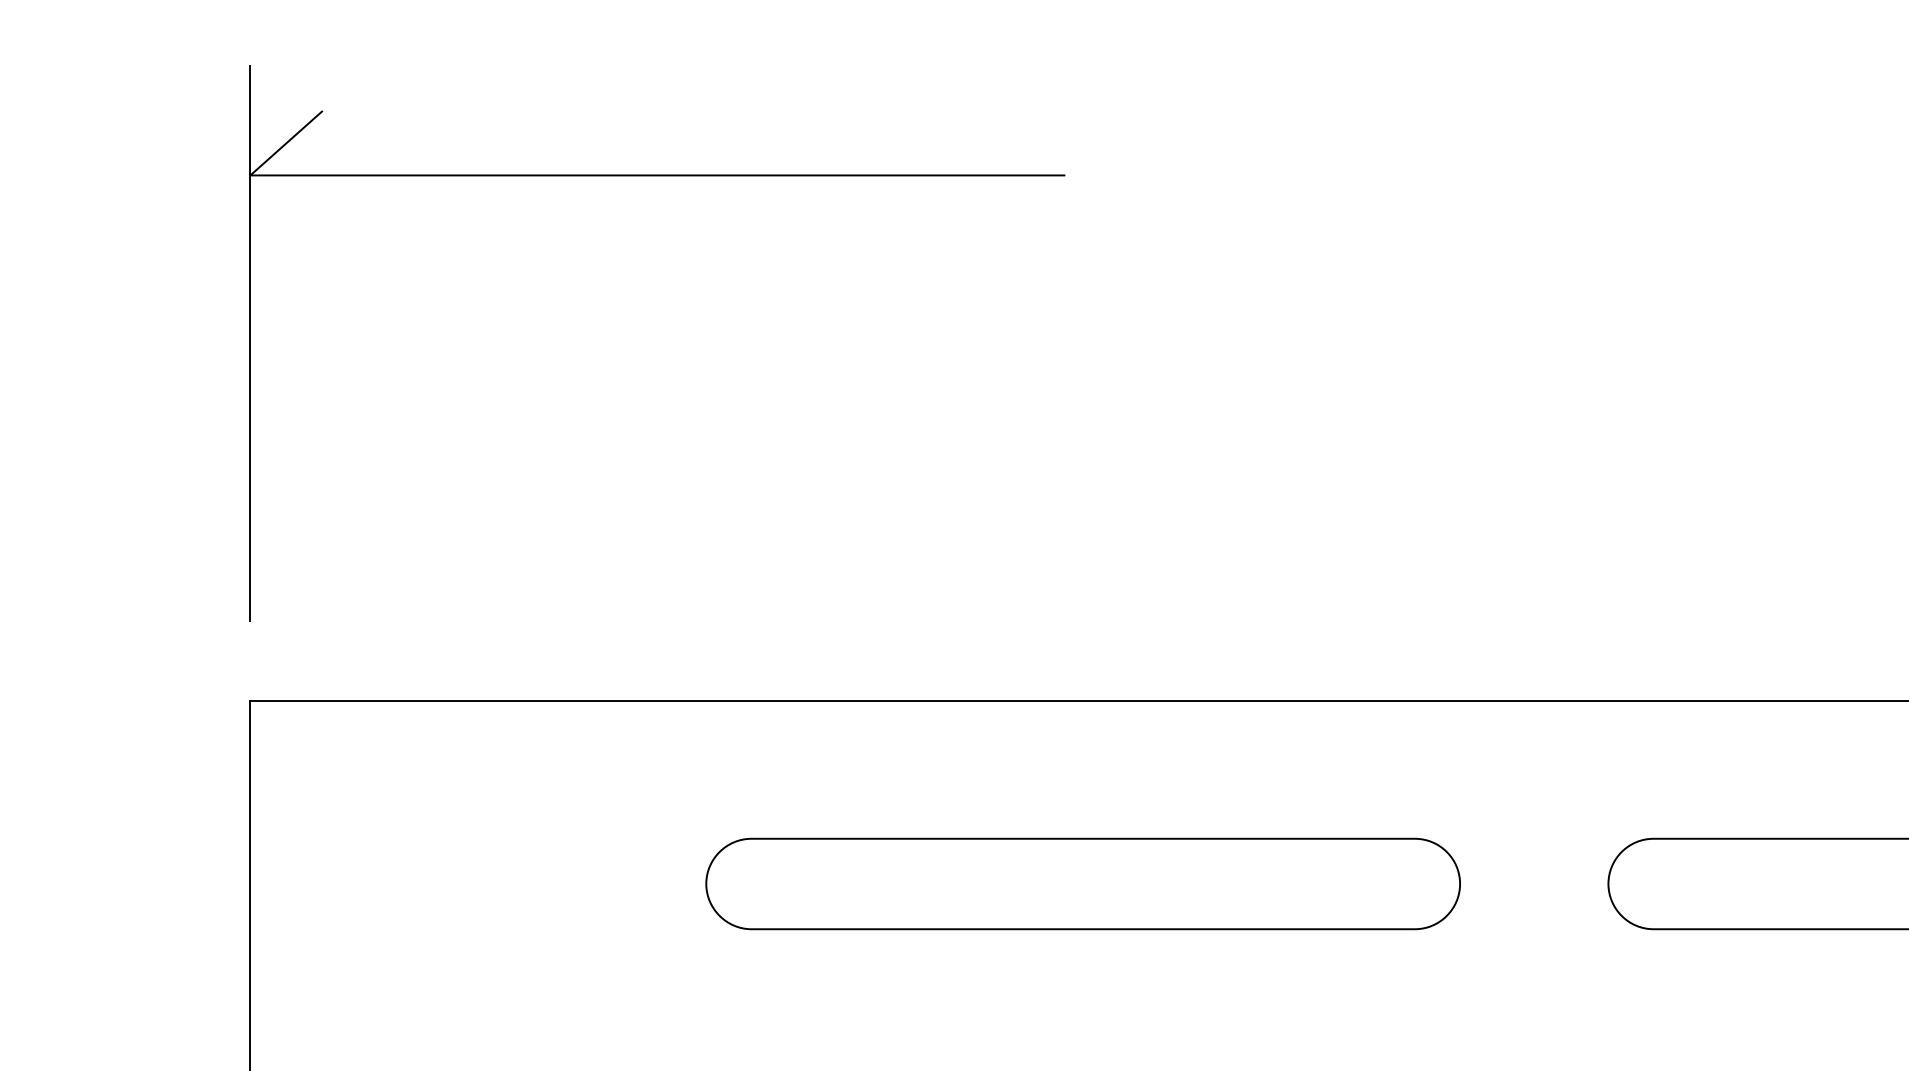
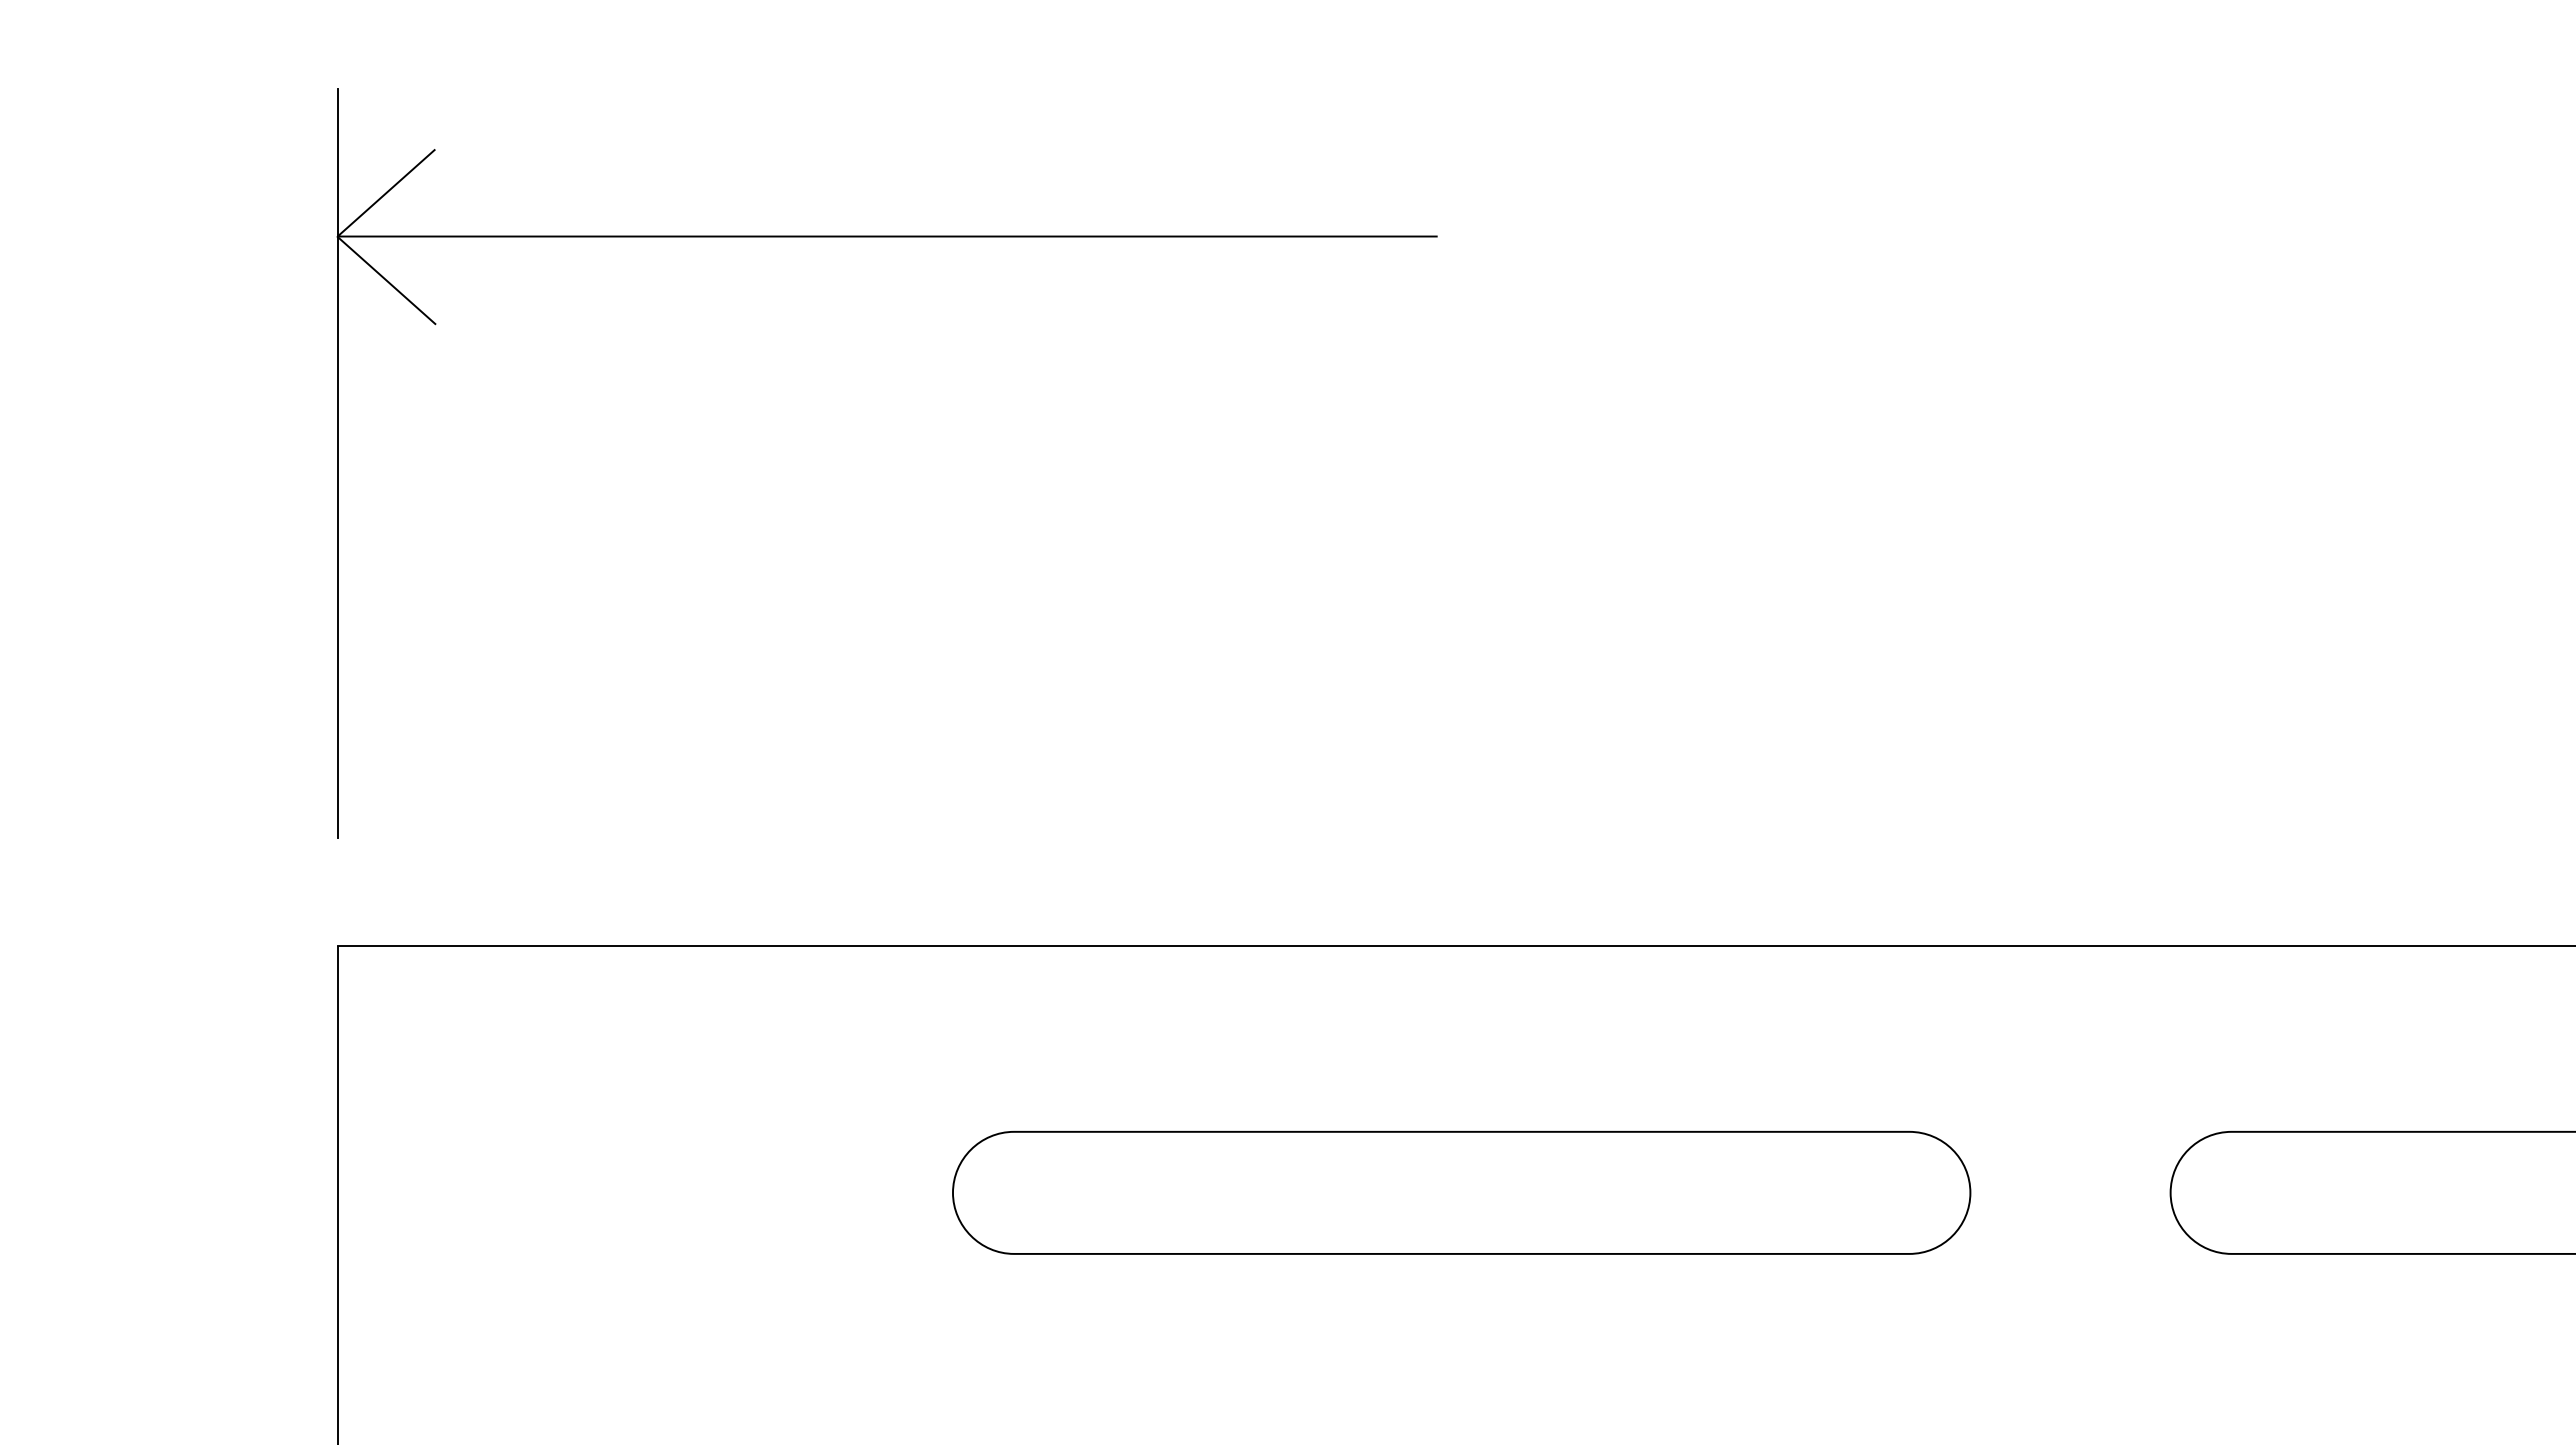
line: (286, 208) -> (386, 280), added

